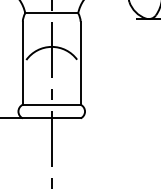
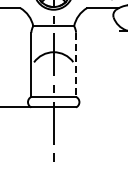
line: (81, 64) -> (76, 65), solid -> dashed

